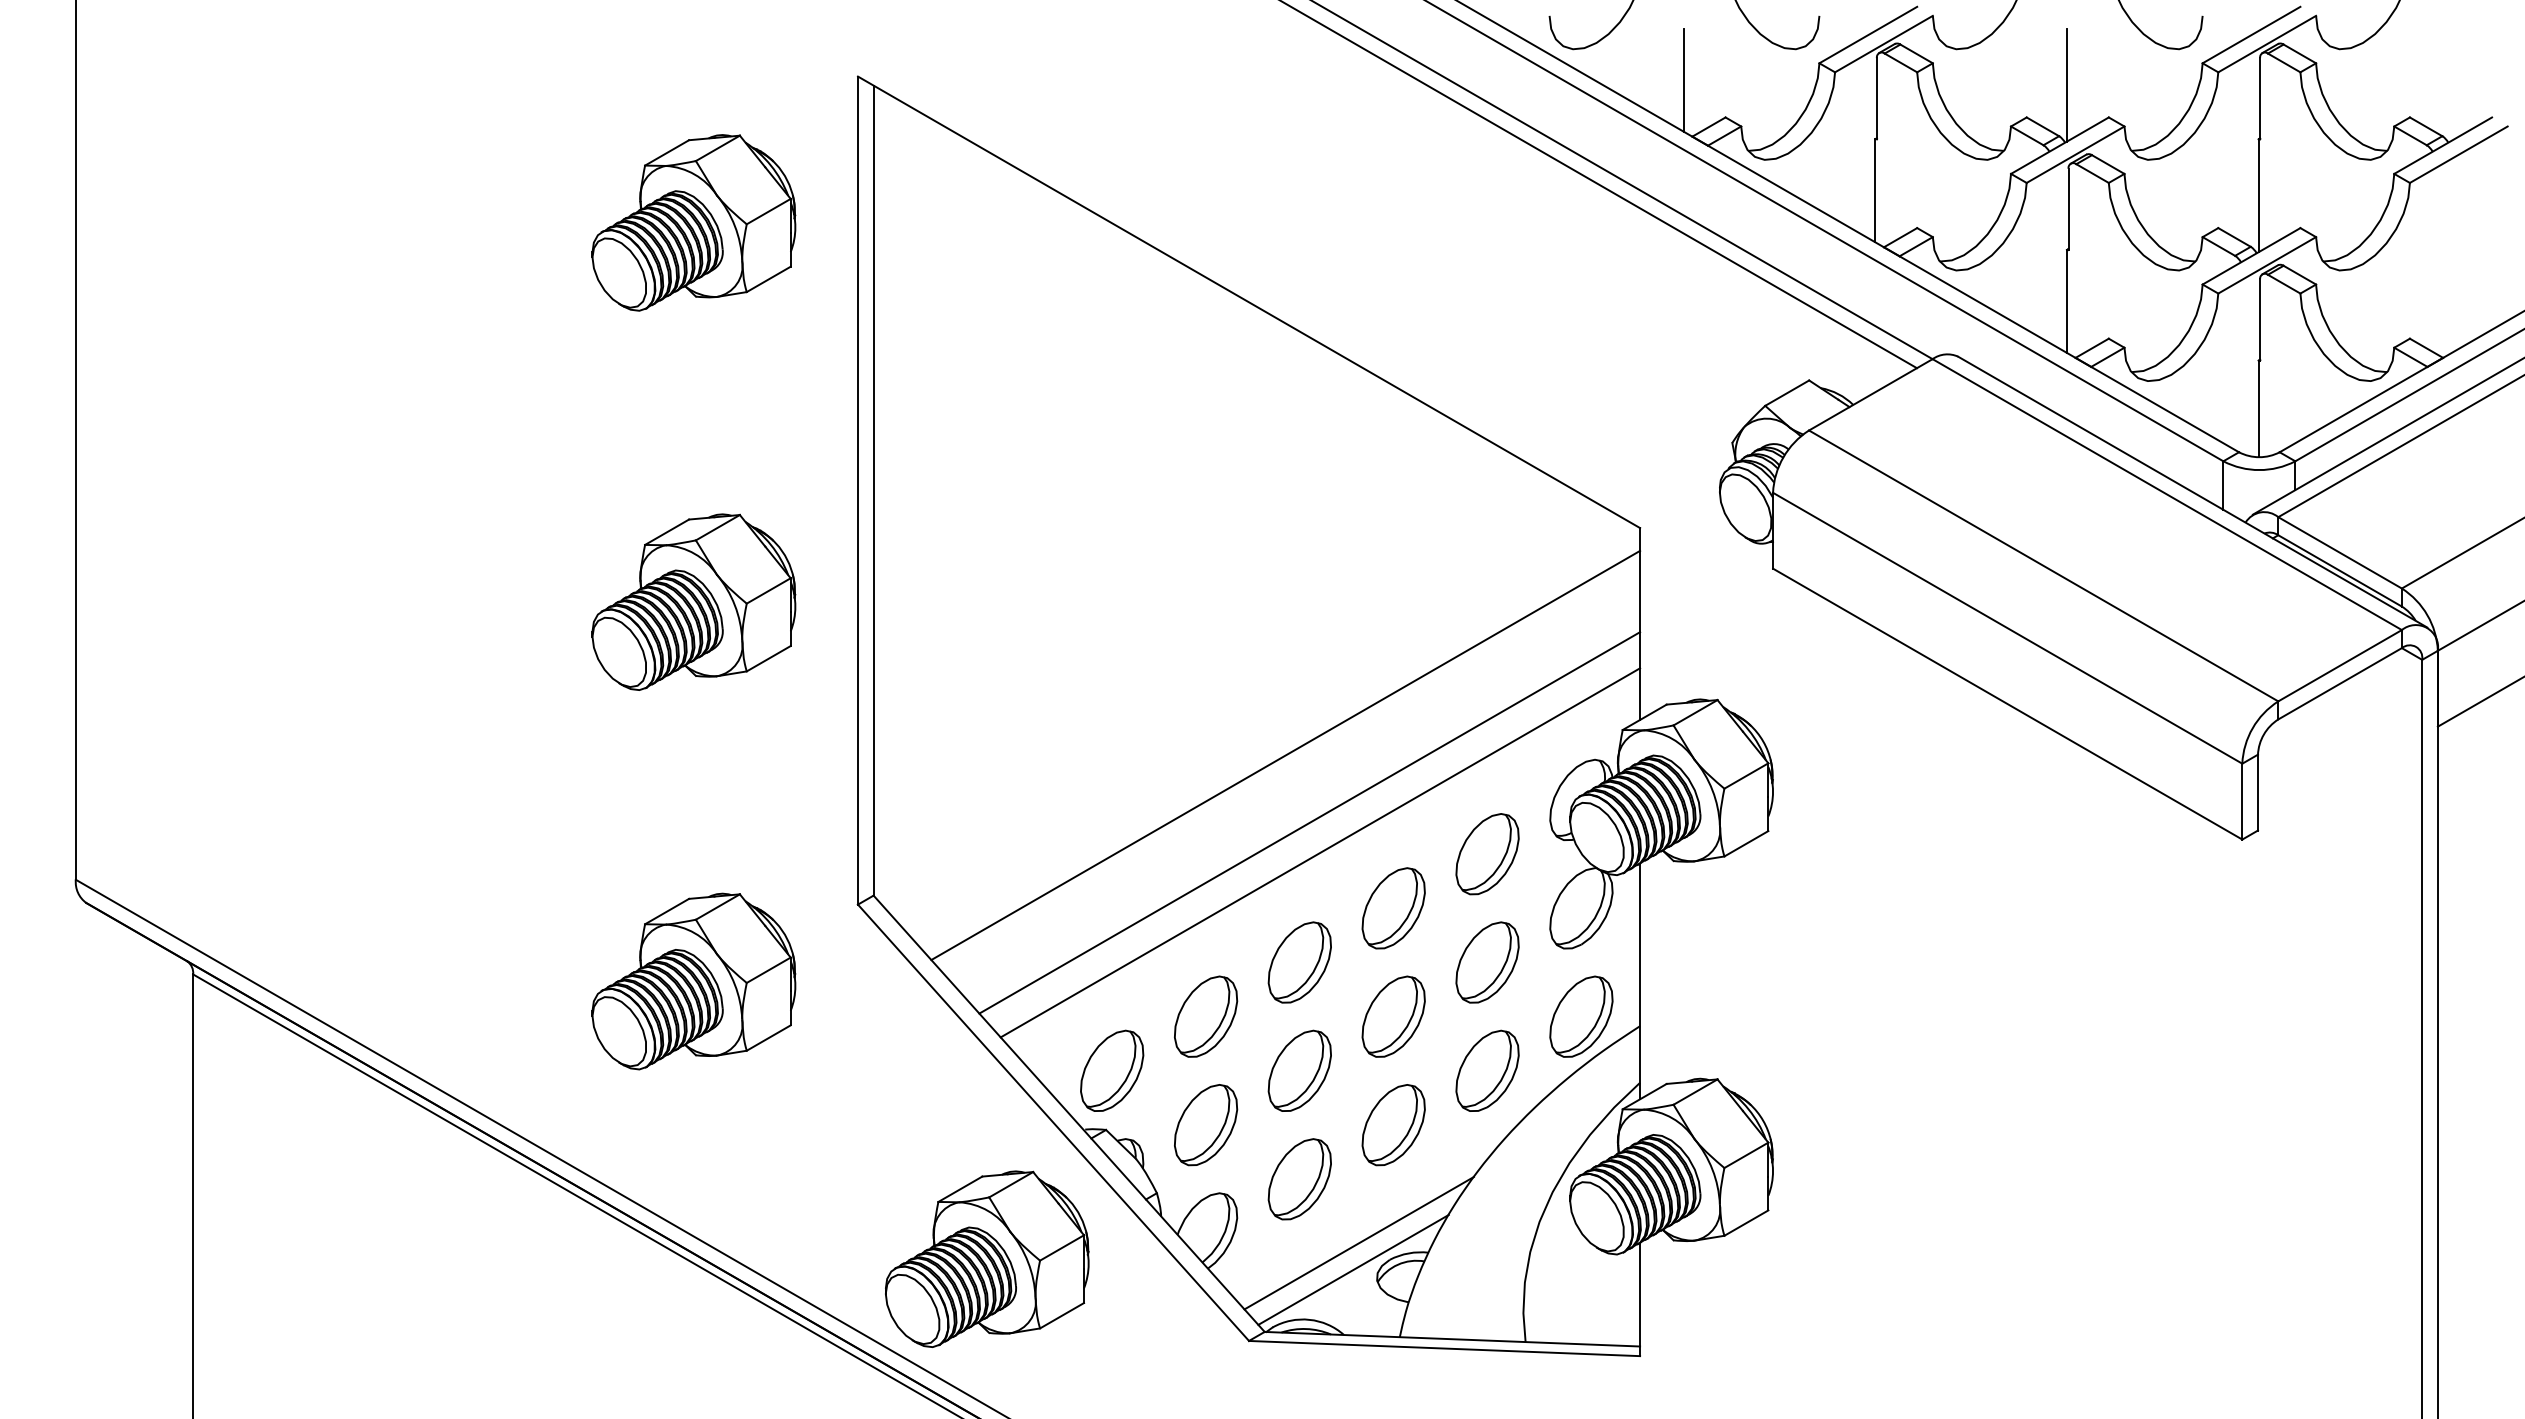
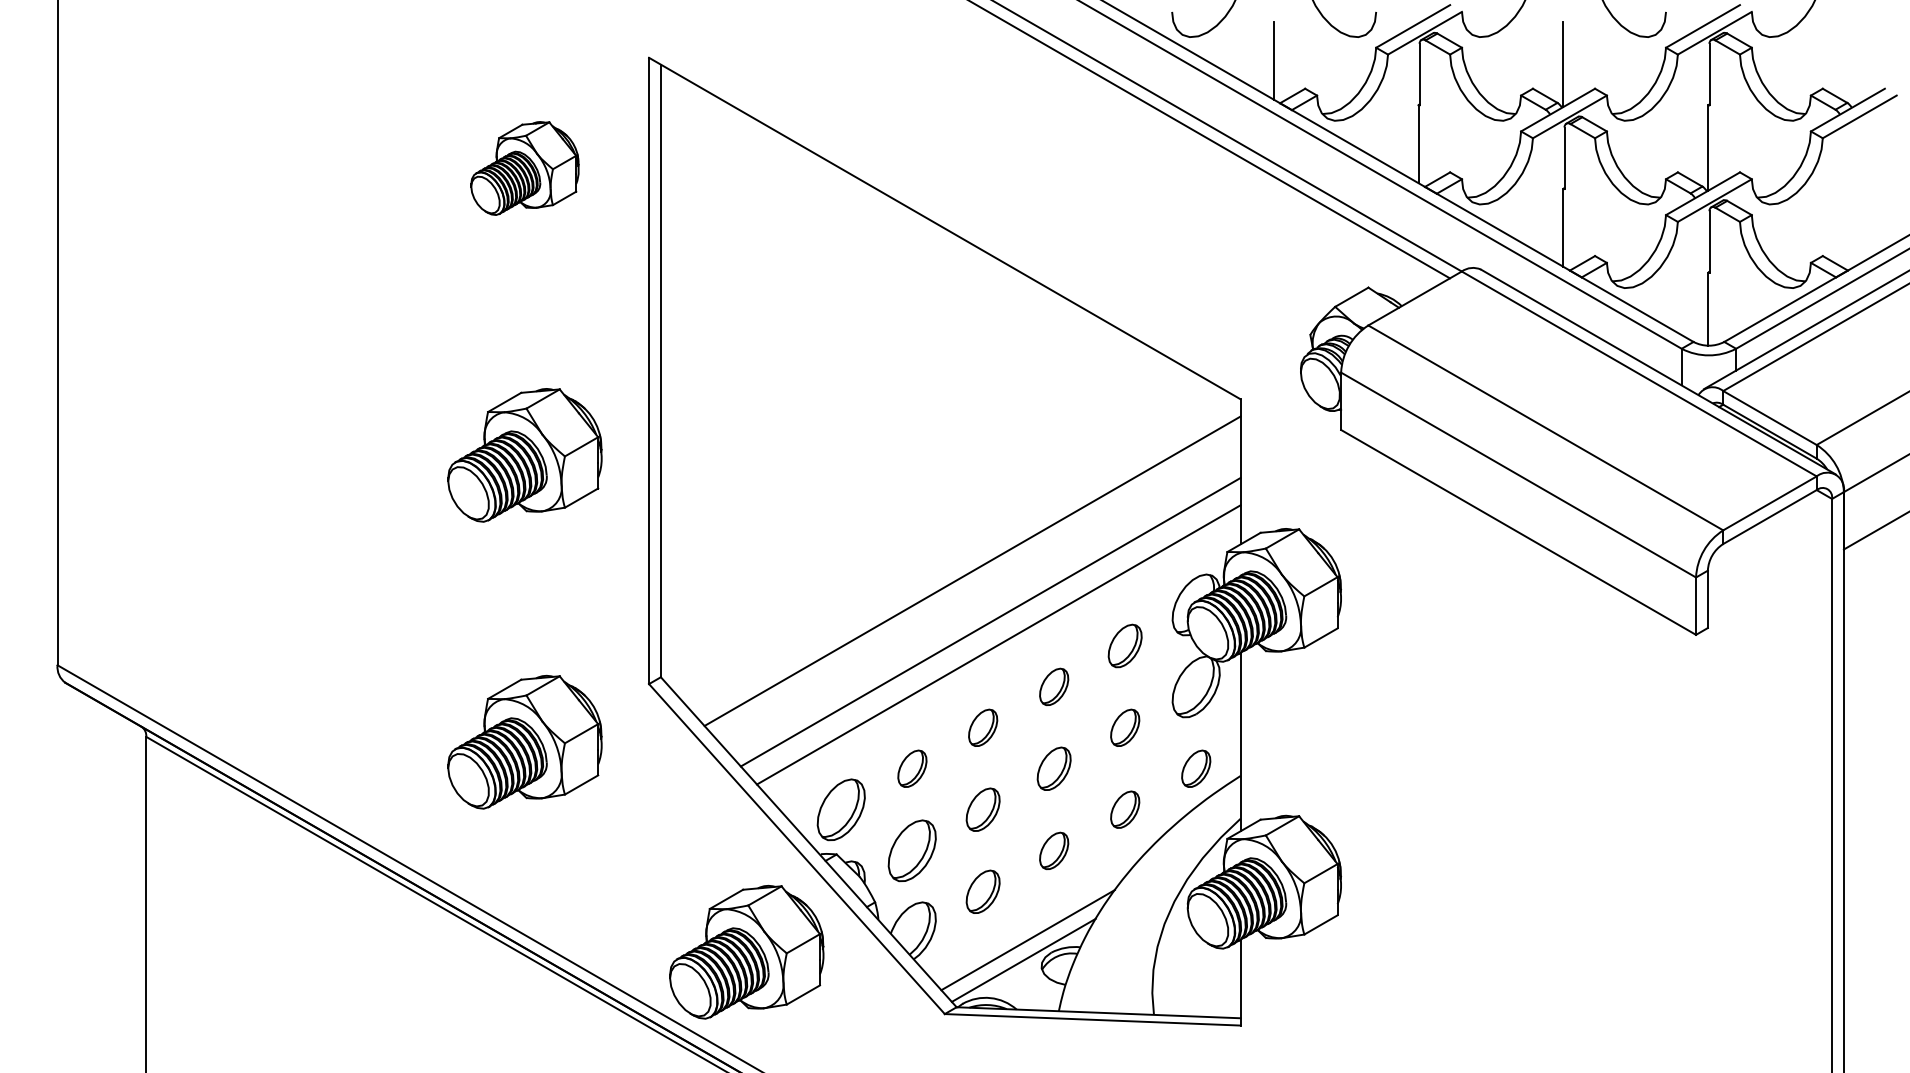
part: (693, 222) -> (524, 168), size x0.7
part: (1487, 854) -> (1125, 646), size x0.7
part: (1393, 908) -> (1054, 687), size x0.6
part: (1299, 962) -> (982, 727), size x0.6
part: (1487, 962) -> (1125, 727), size x0.6
part: (1206, 1016) -> (912, 768), size x0.6
part: (1393, 1016) -> (1054, 768), size x0.7
part: (1581, 1016) -> (1196, 768), size x0.6
part: (1299, 1070) -> (982, 809), size x0.7
part: (1487, 1070) -> (1125, 809), size x0.6
part: (1393, 1125) -> (1054, 851), size x0.6
part: (1299, 1179) -> (982, 891), size x0.7

